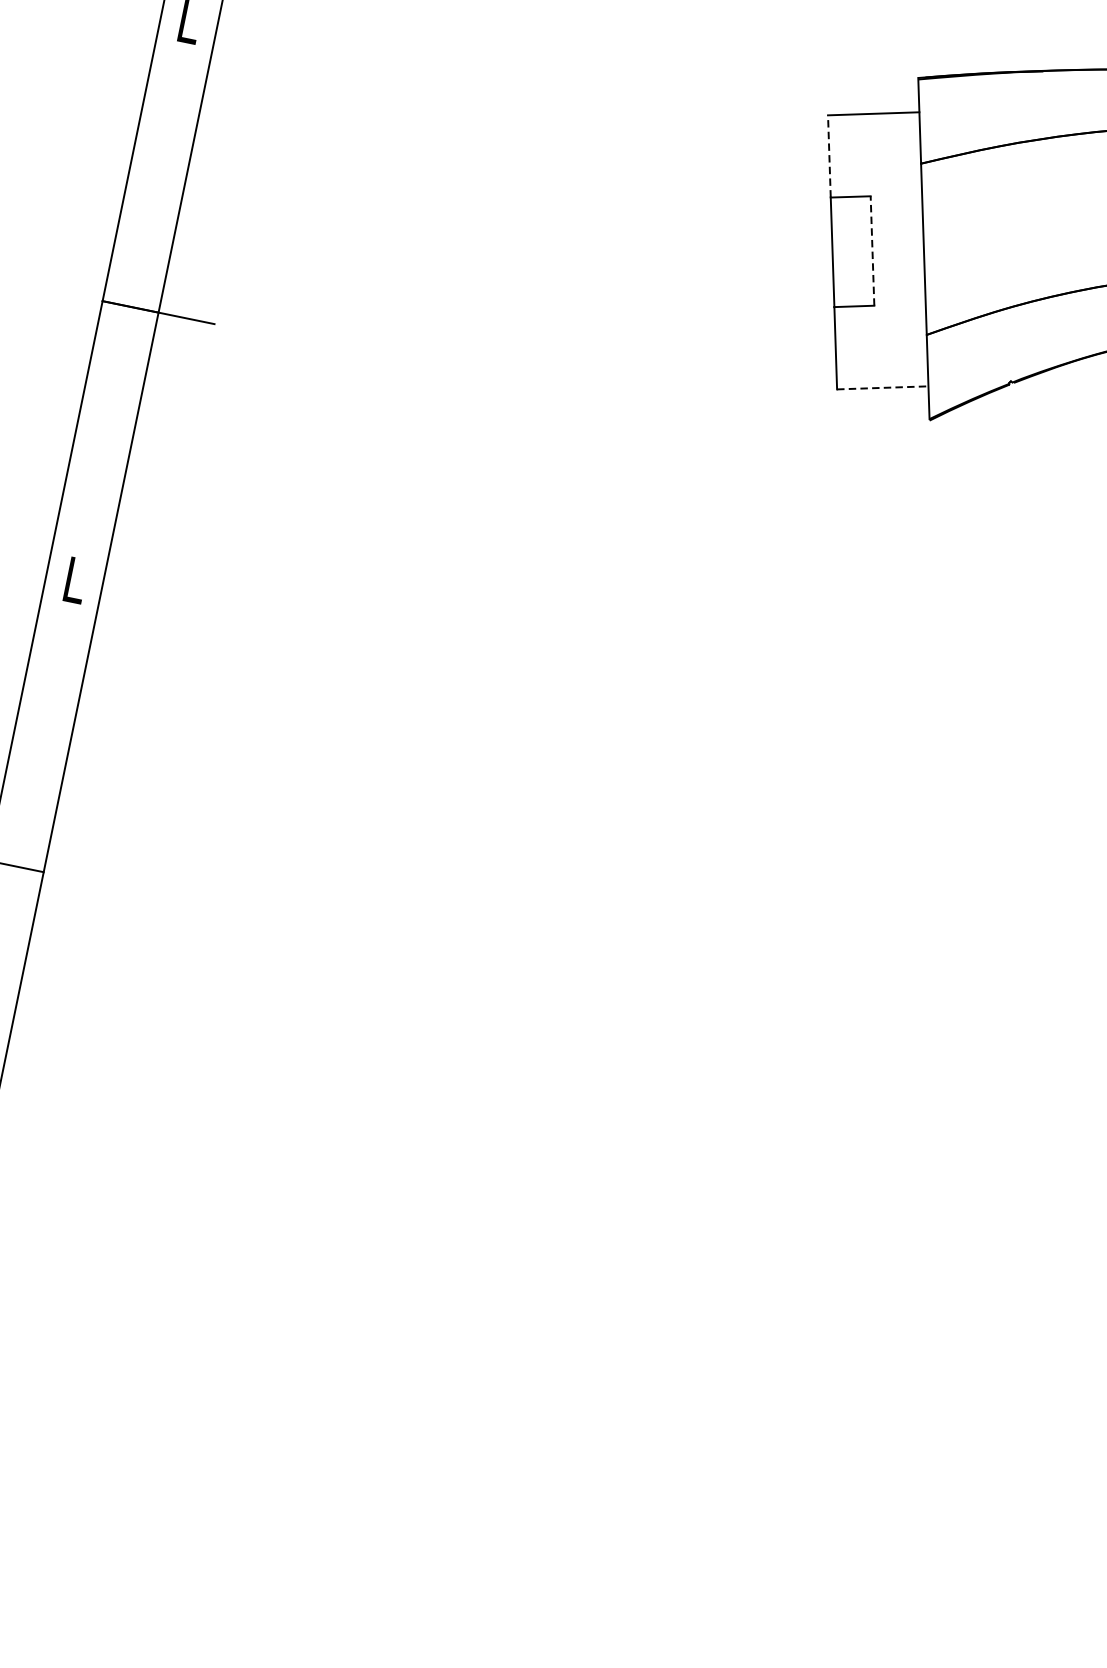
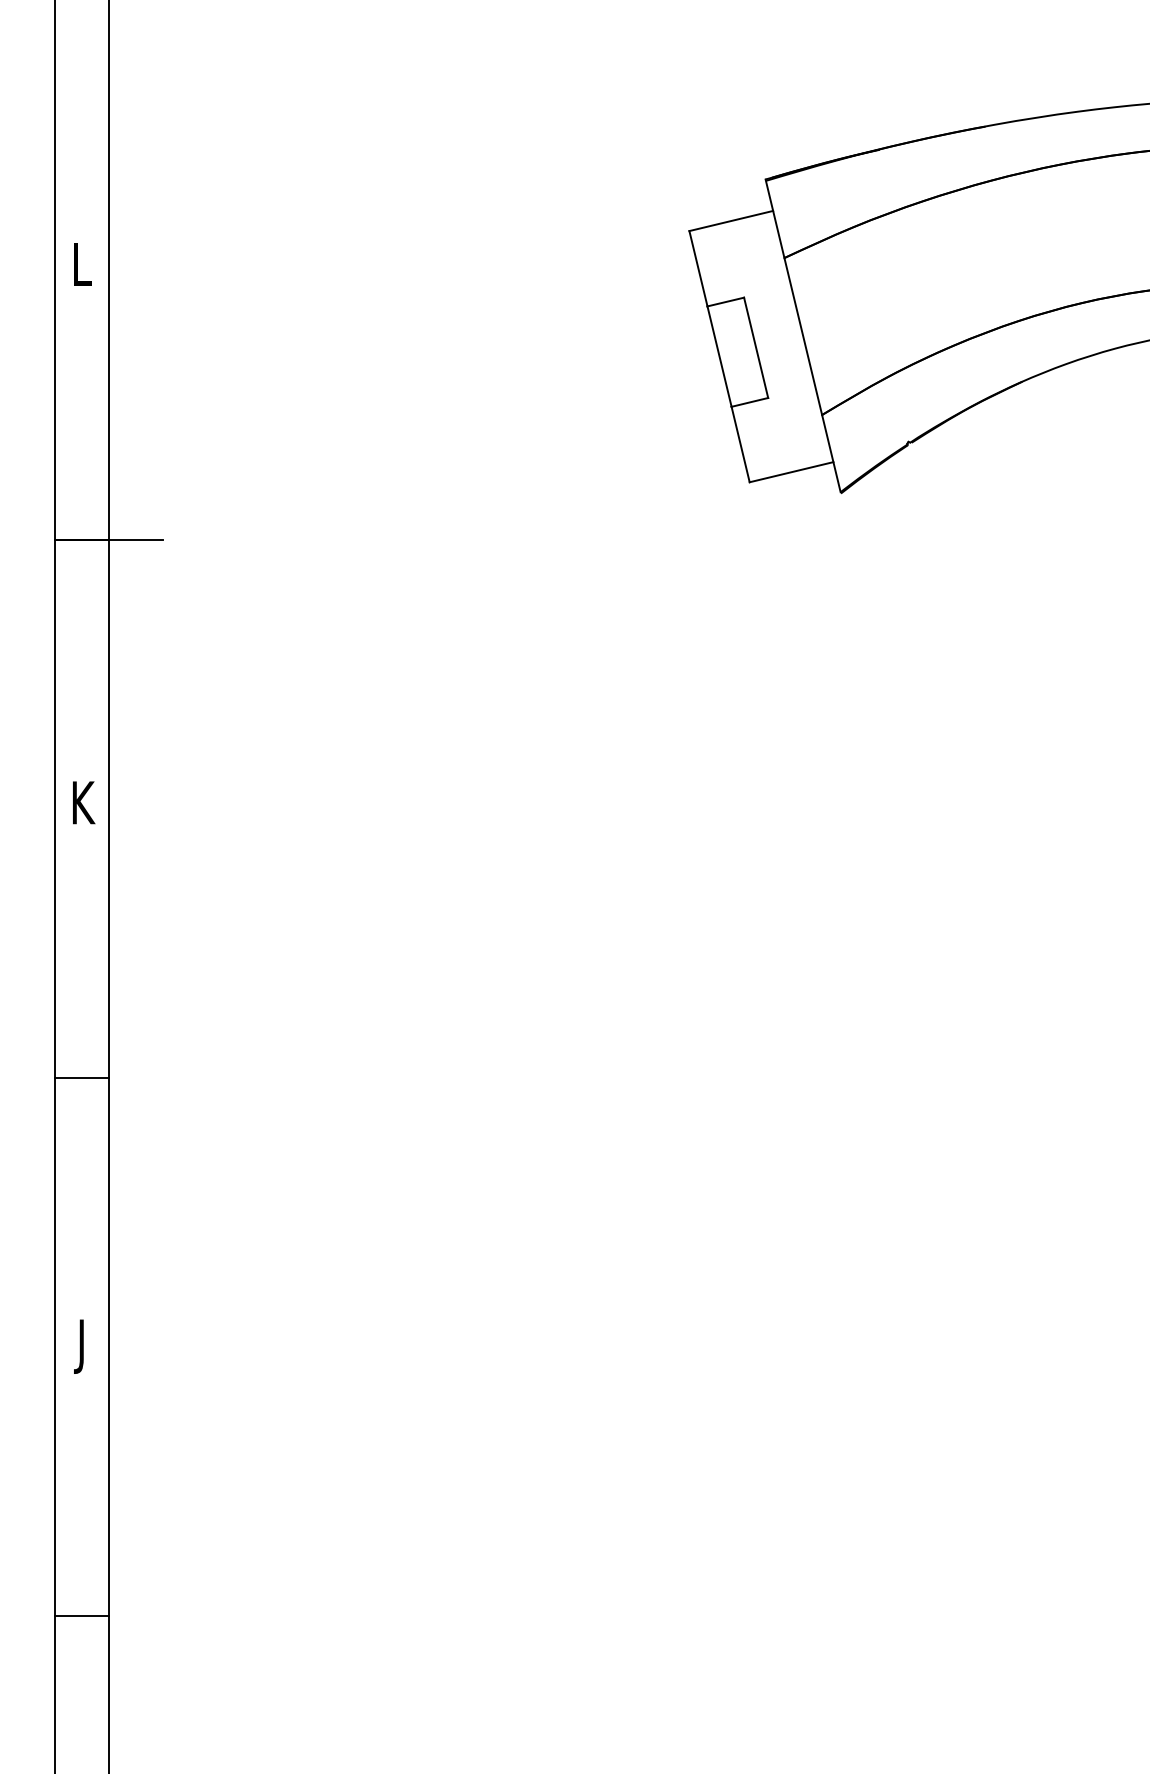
line: (829, 156) -> (698, 268), dashed -> solid
line: (872, 250) -> (756, 347), dashed -> solid
line: (883, 388) -> (792, 472), dashed -> solid
text: (77, 580) -> (84, 802), L -> K

